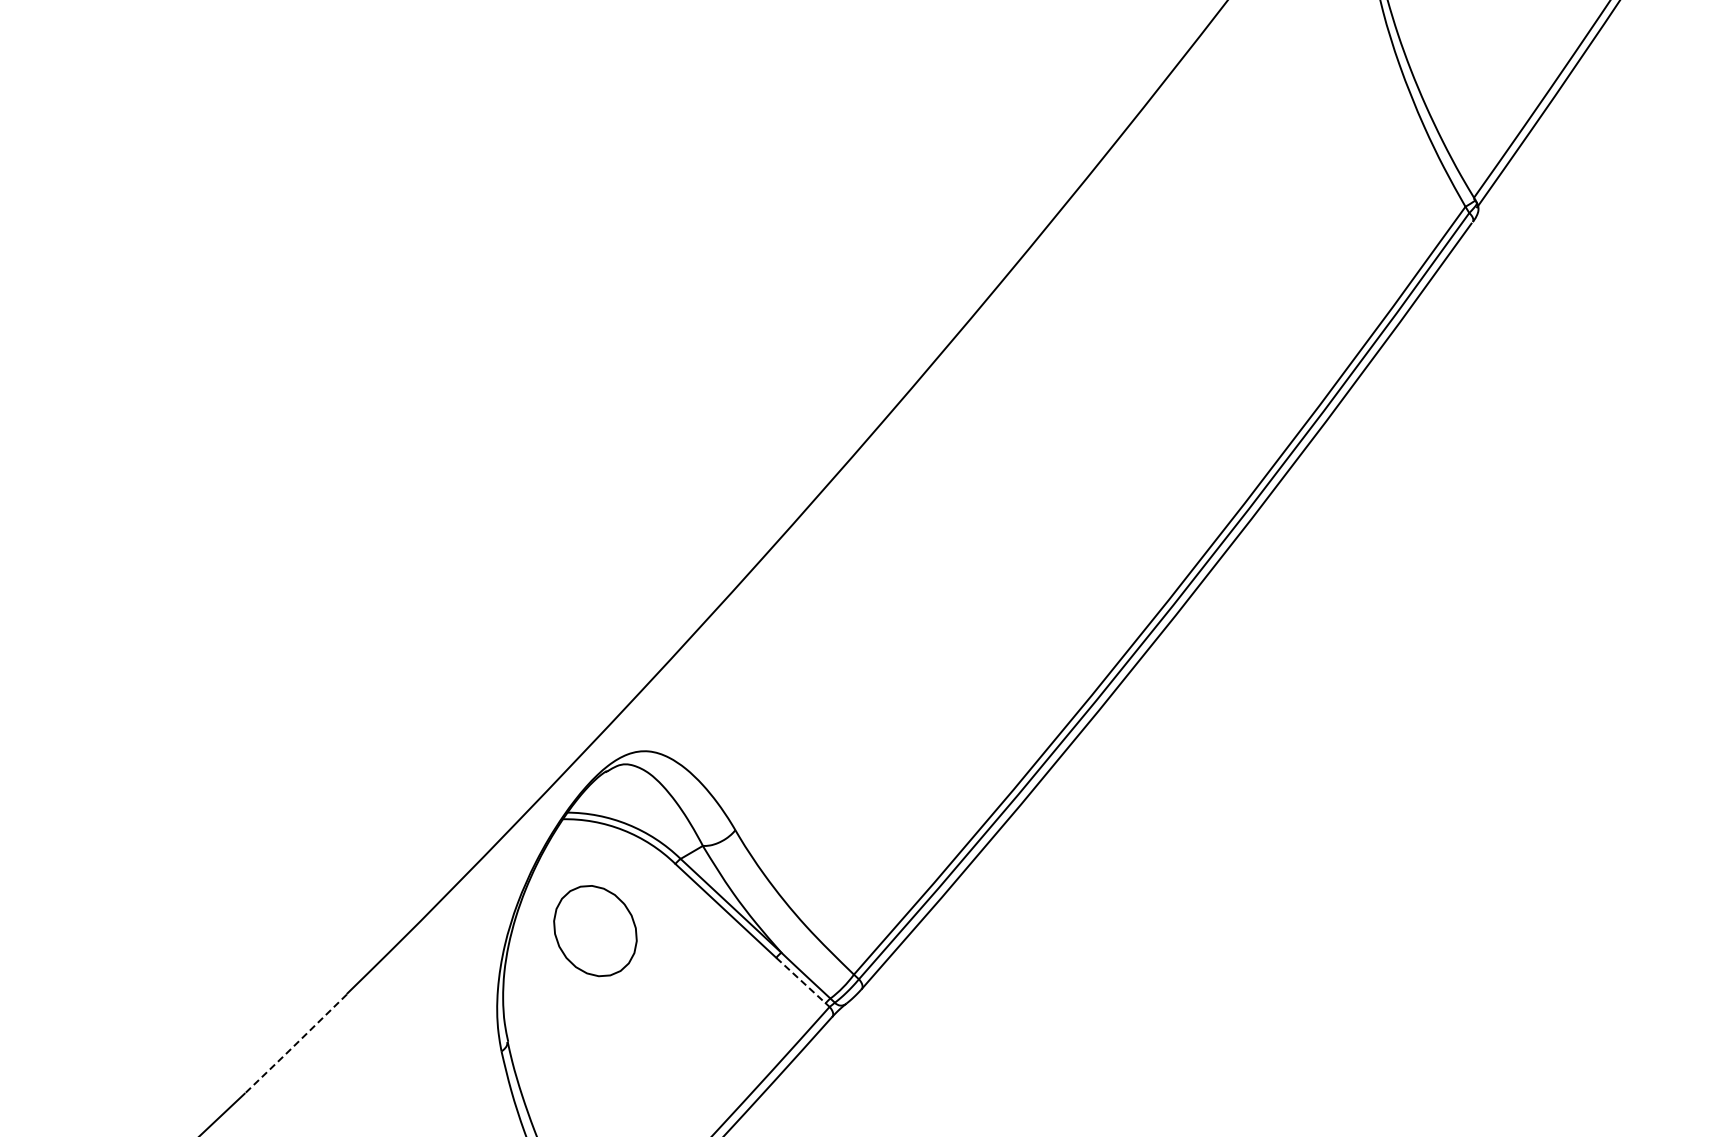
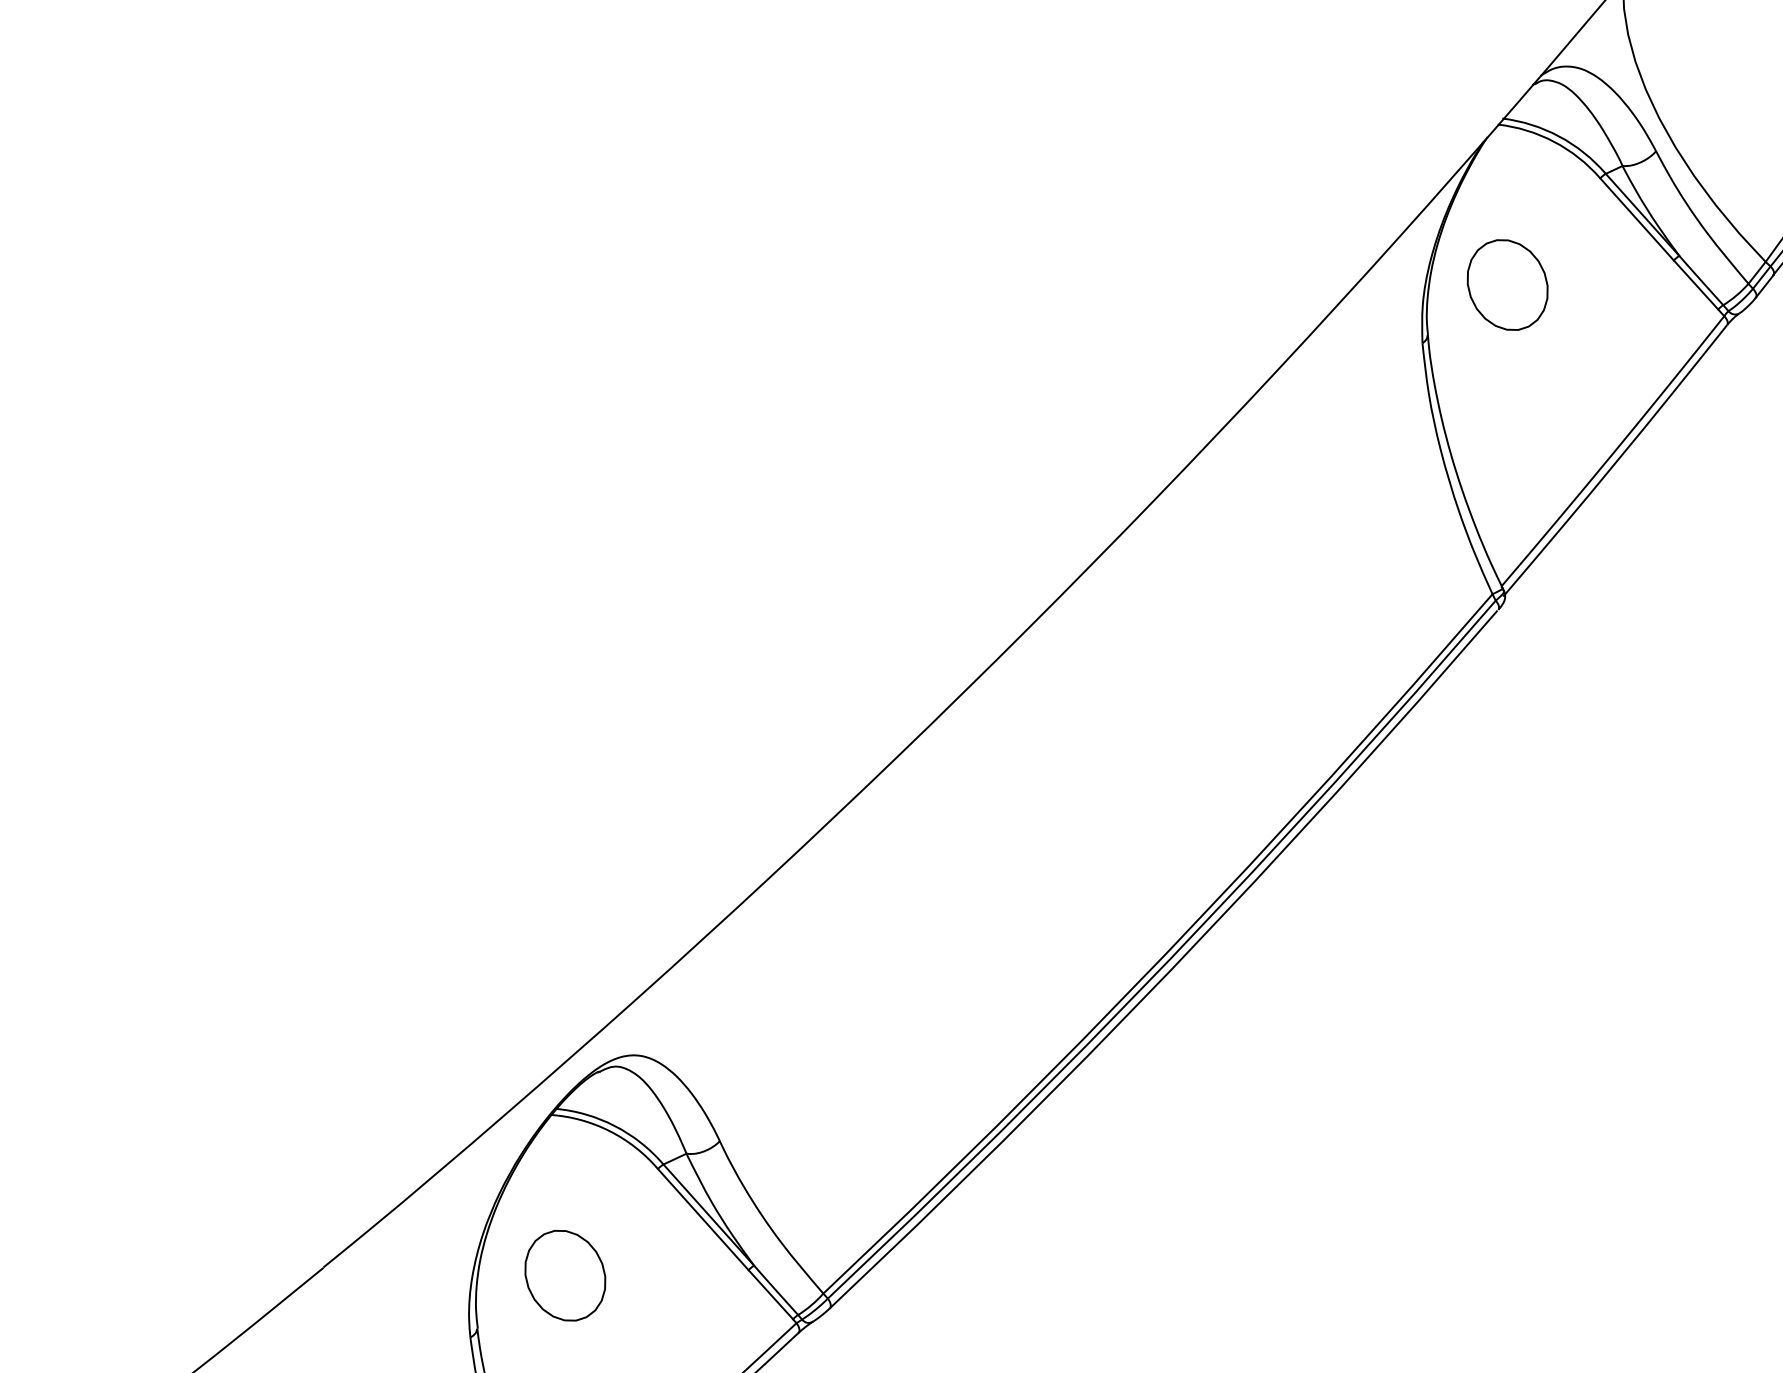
part: (595, 930) -> (565, 1275), moved
line: (801, 981) -> (771, 1295), dashed -> solid
line: (296, 1044) -> (269, 1312), dashed -> solid

